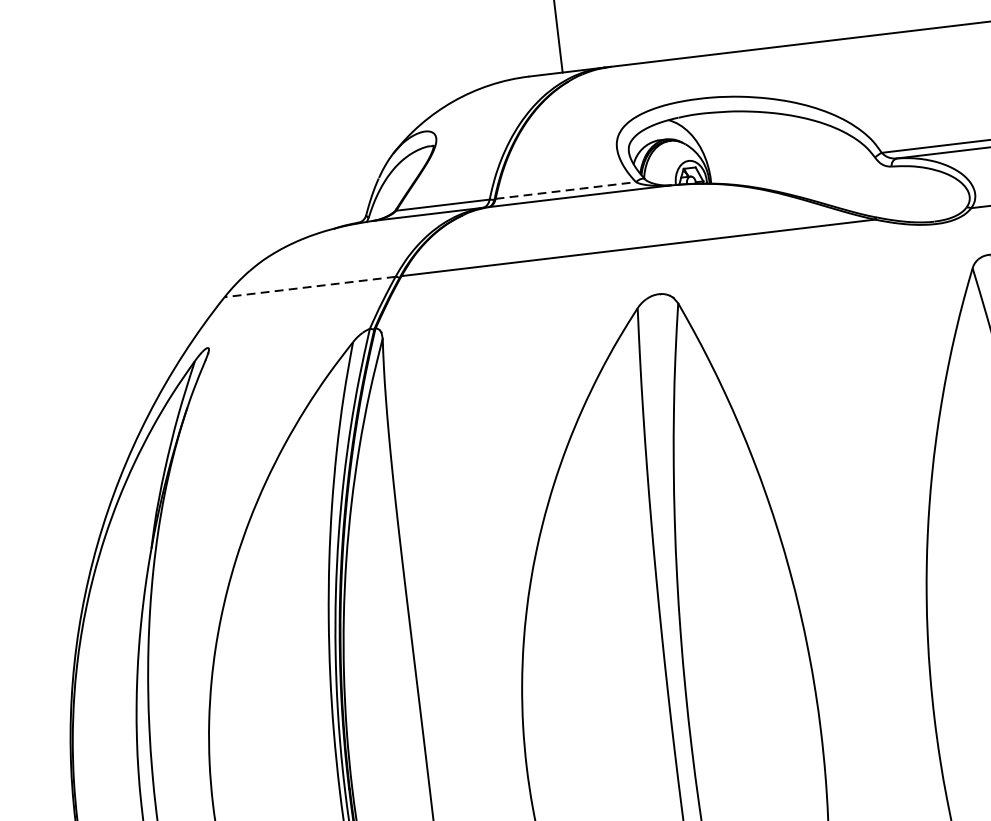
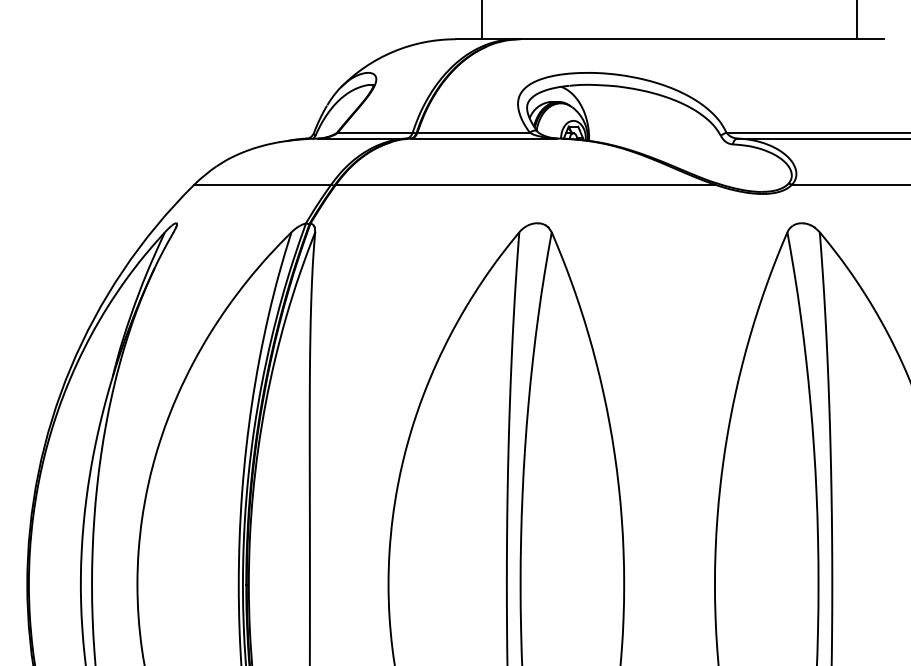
line: (566, 190) -> (474, 132), dashed -> solid
line: (309, 286) -> (262, 184), dashed -> solid

